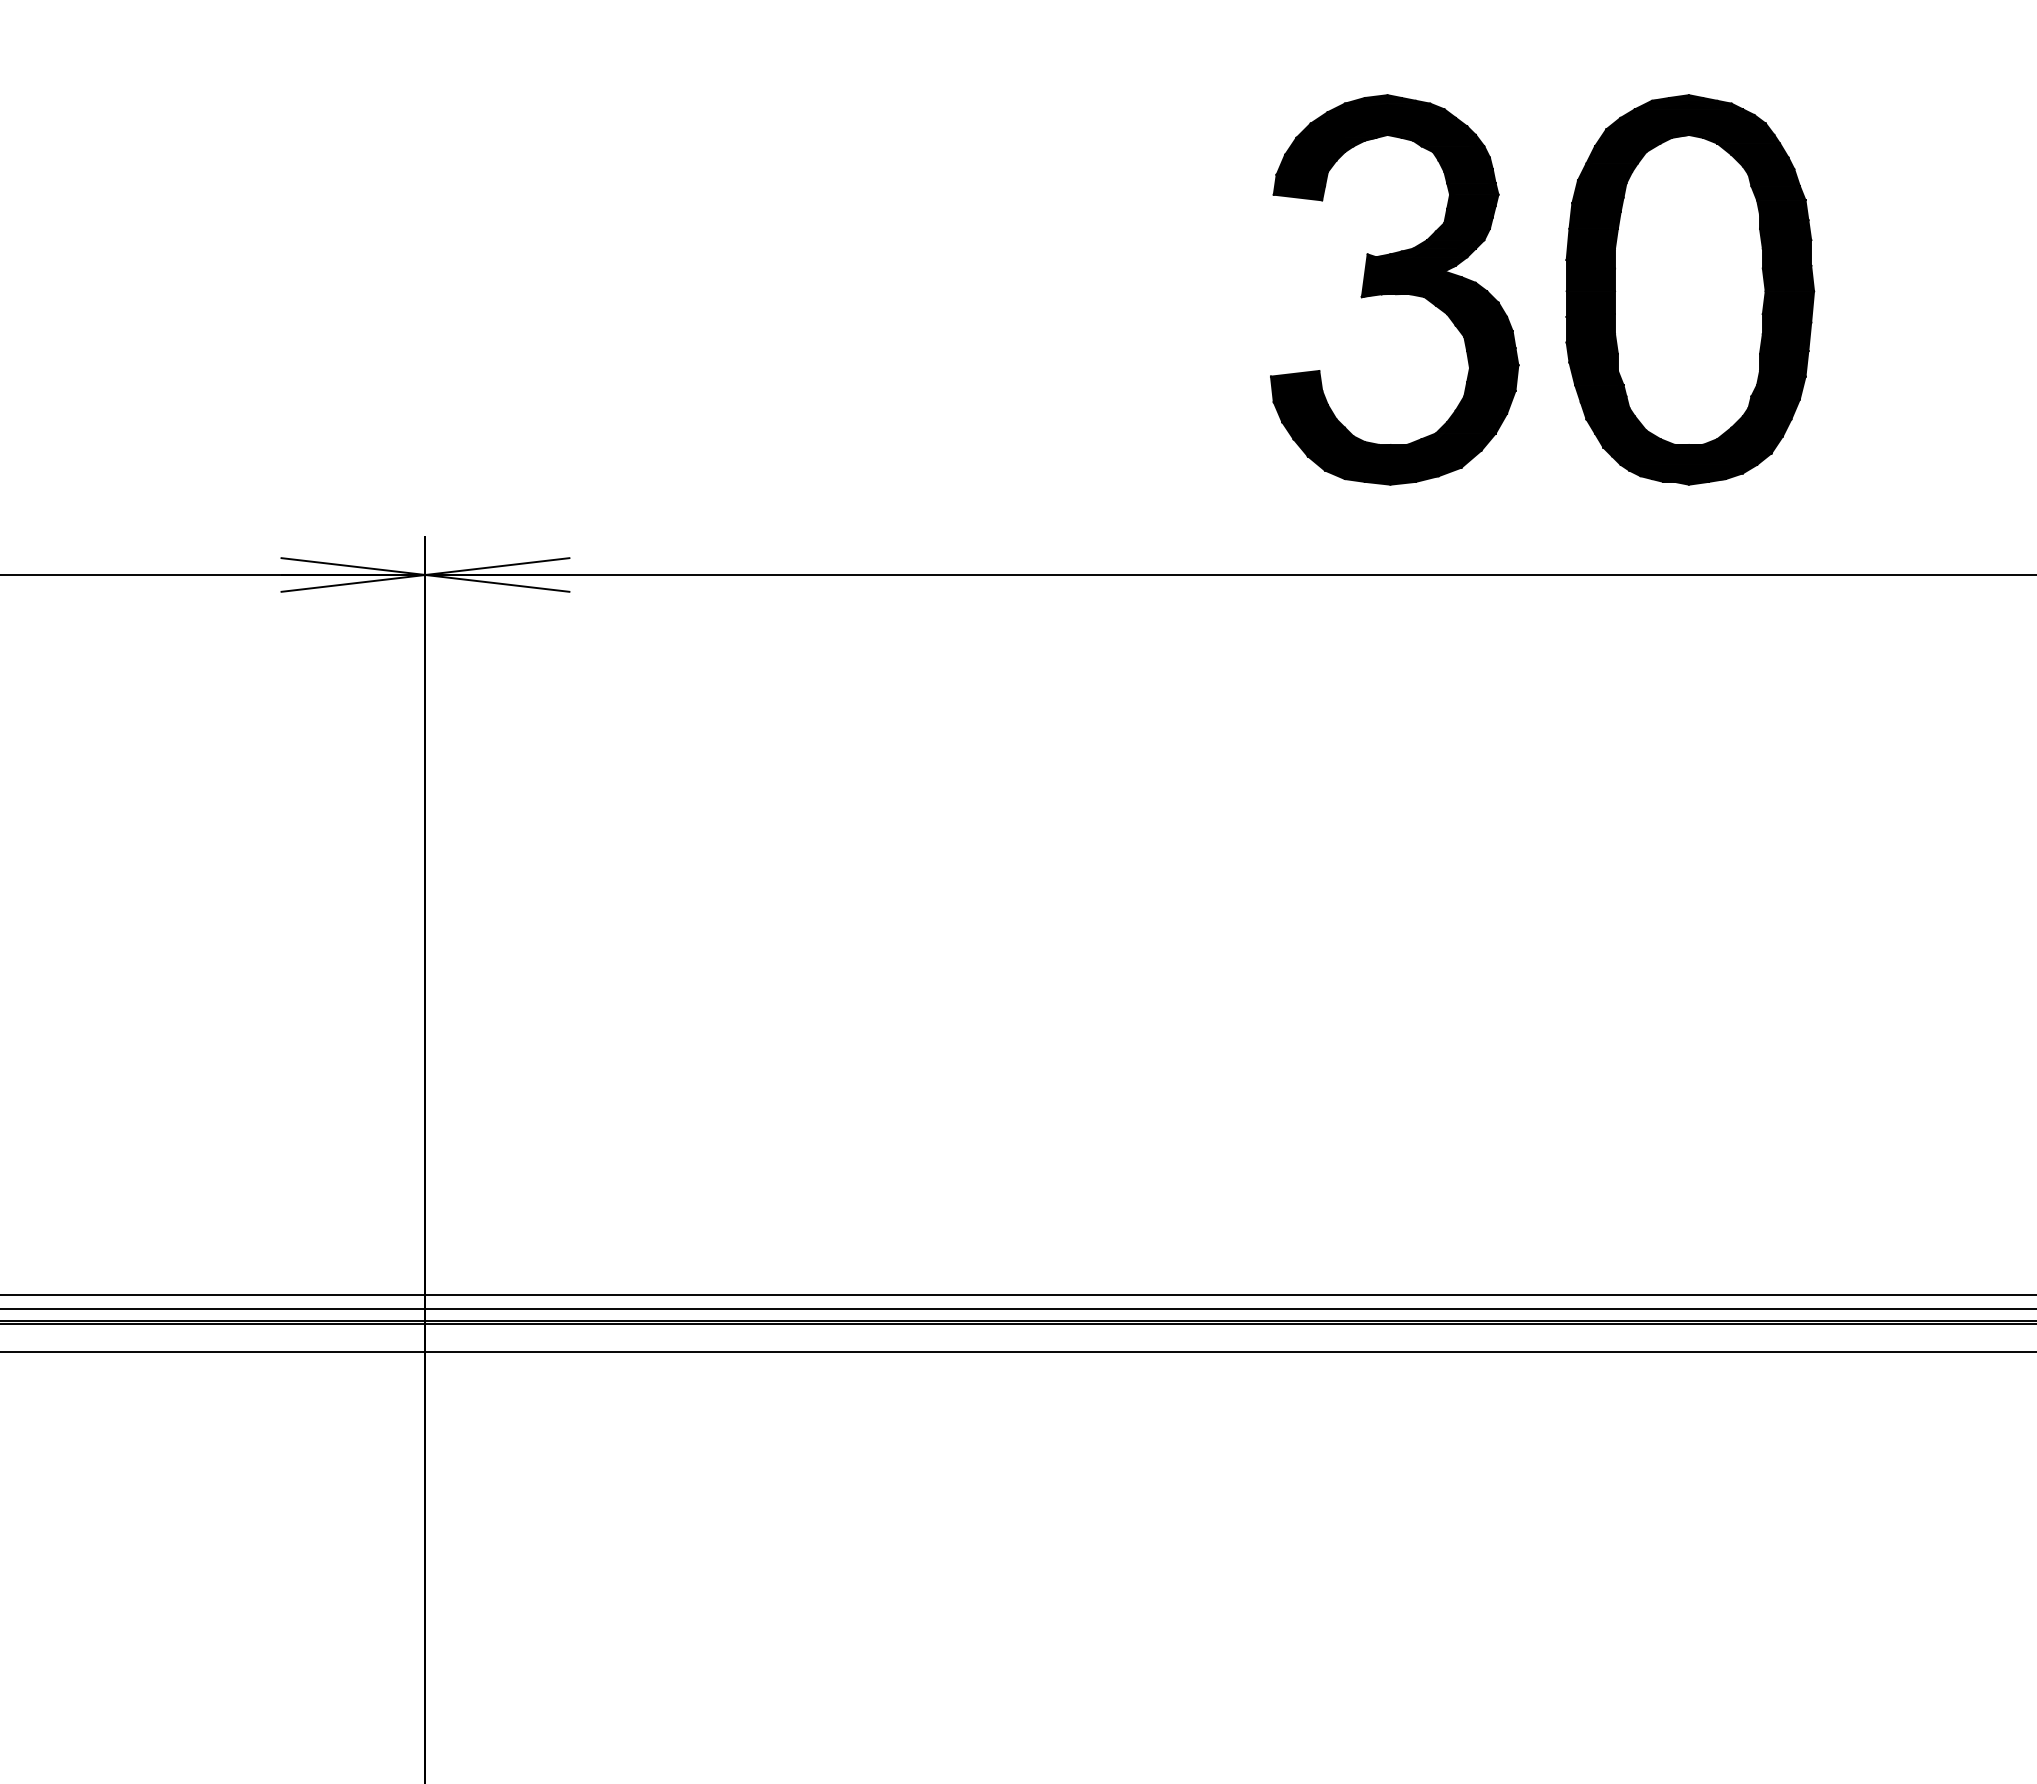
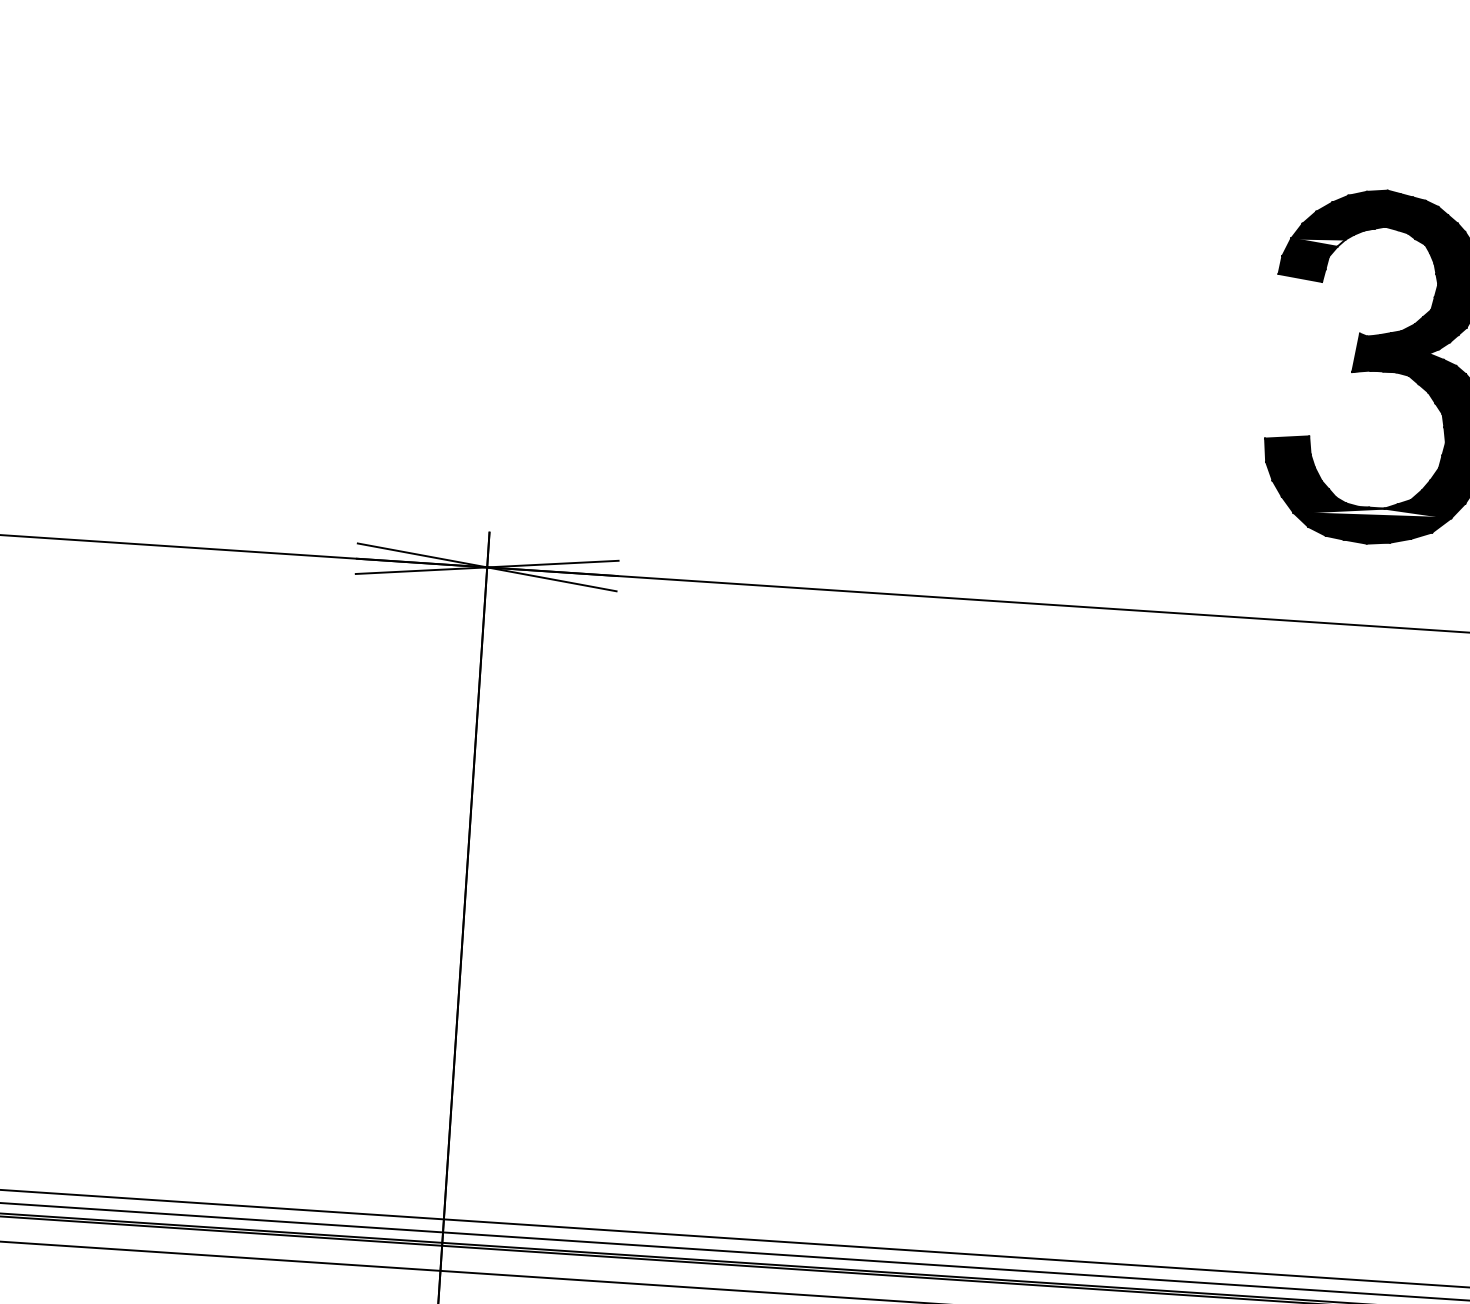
fill: (1314, 156) -> (1317, 241), removed
fill: (1394, 450) -> (1372, 512), removed

